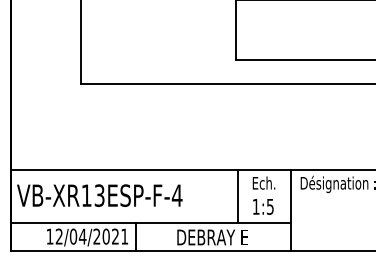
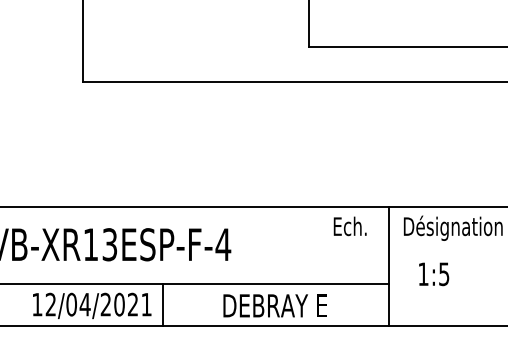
line: (238, 195) -> (312, 244), removed
text: (263, 206) -> (434, 273), moved

